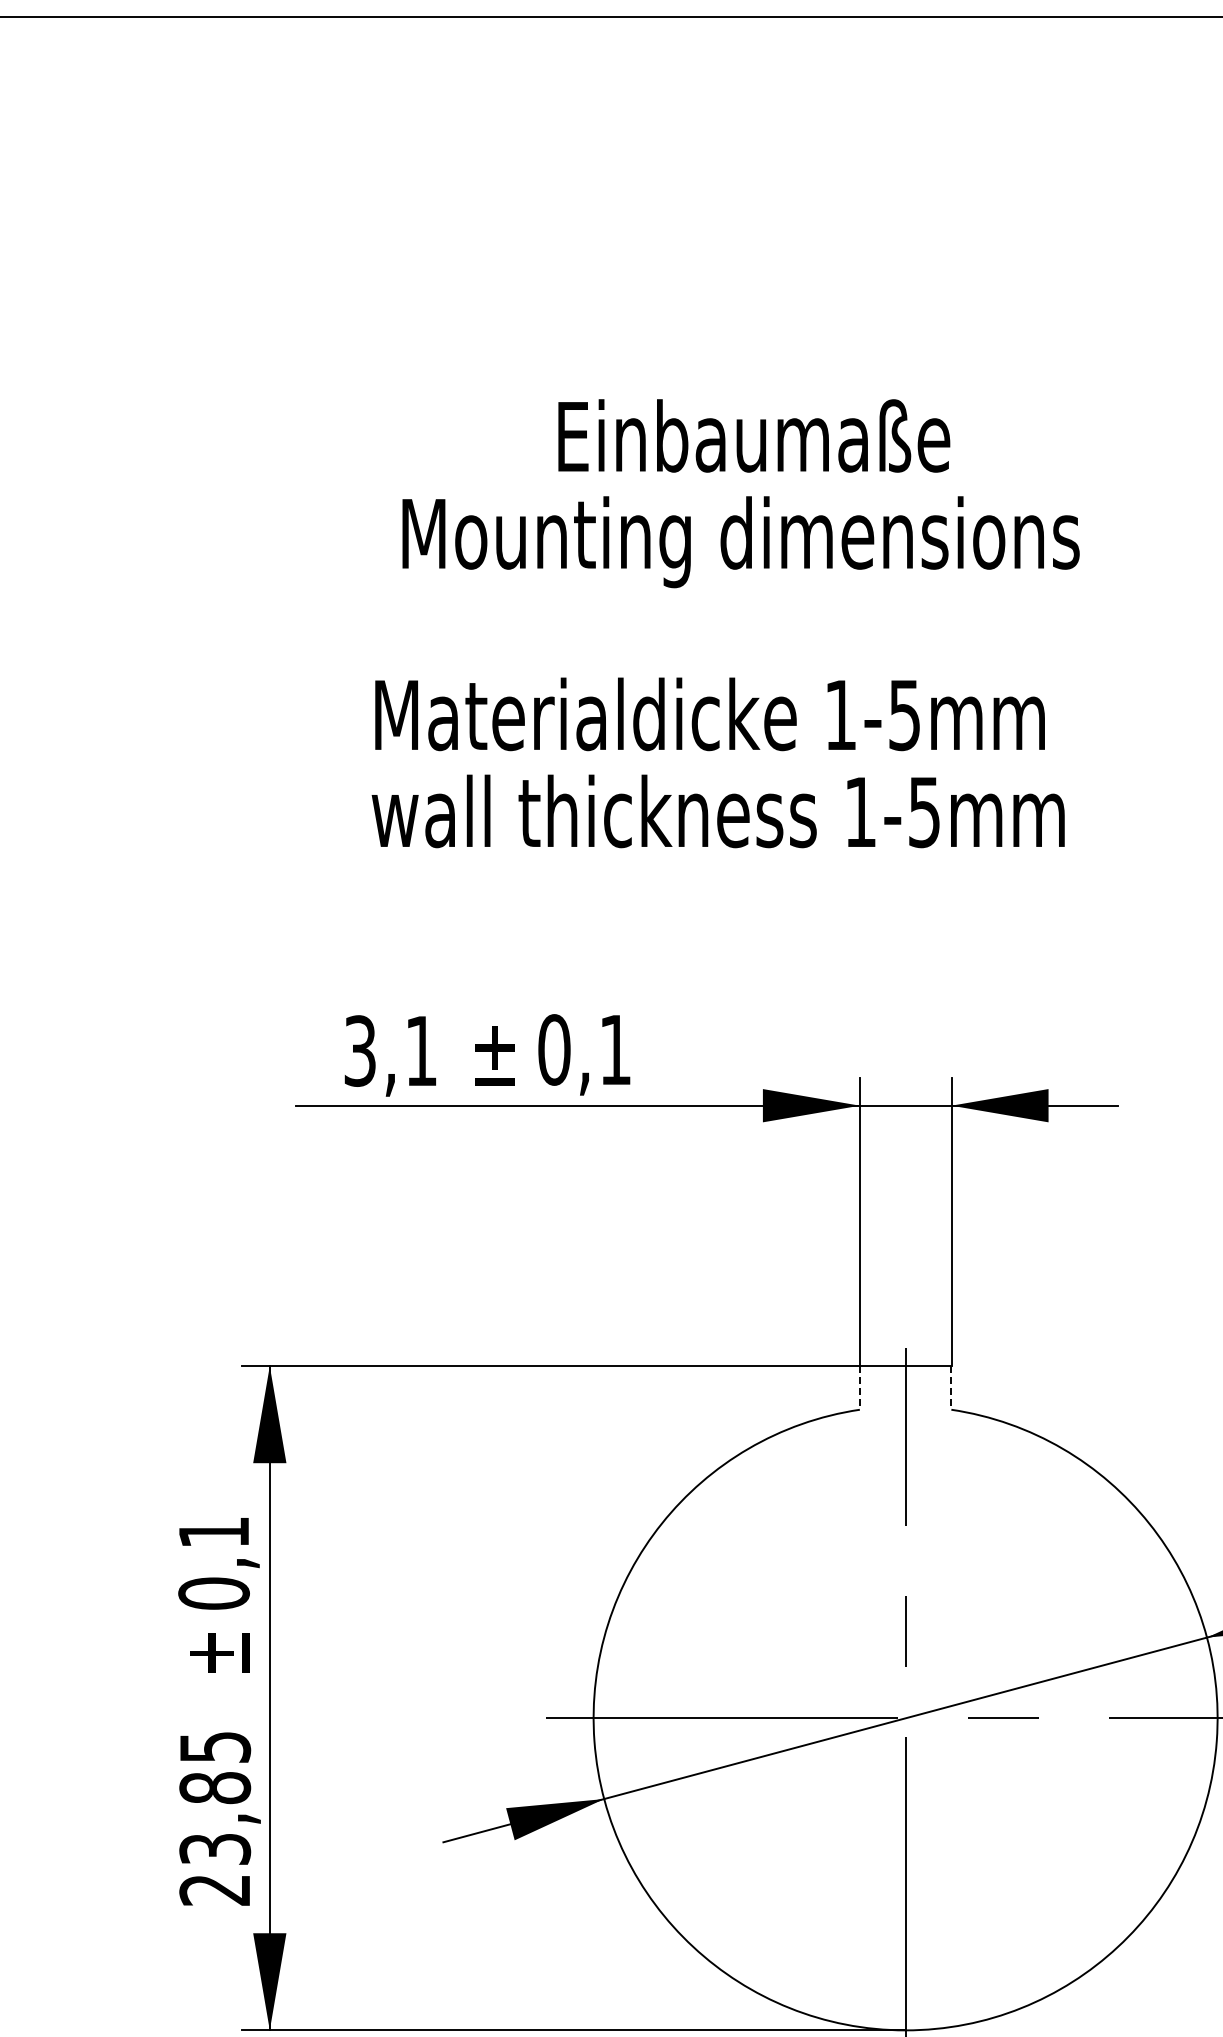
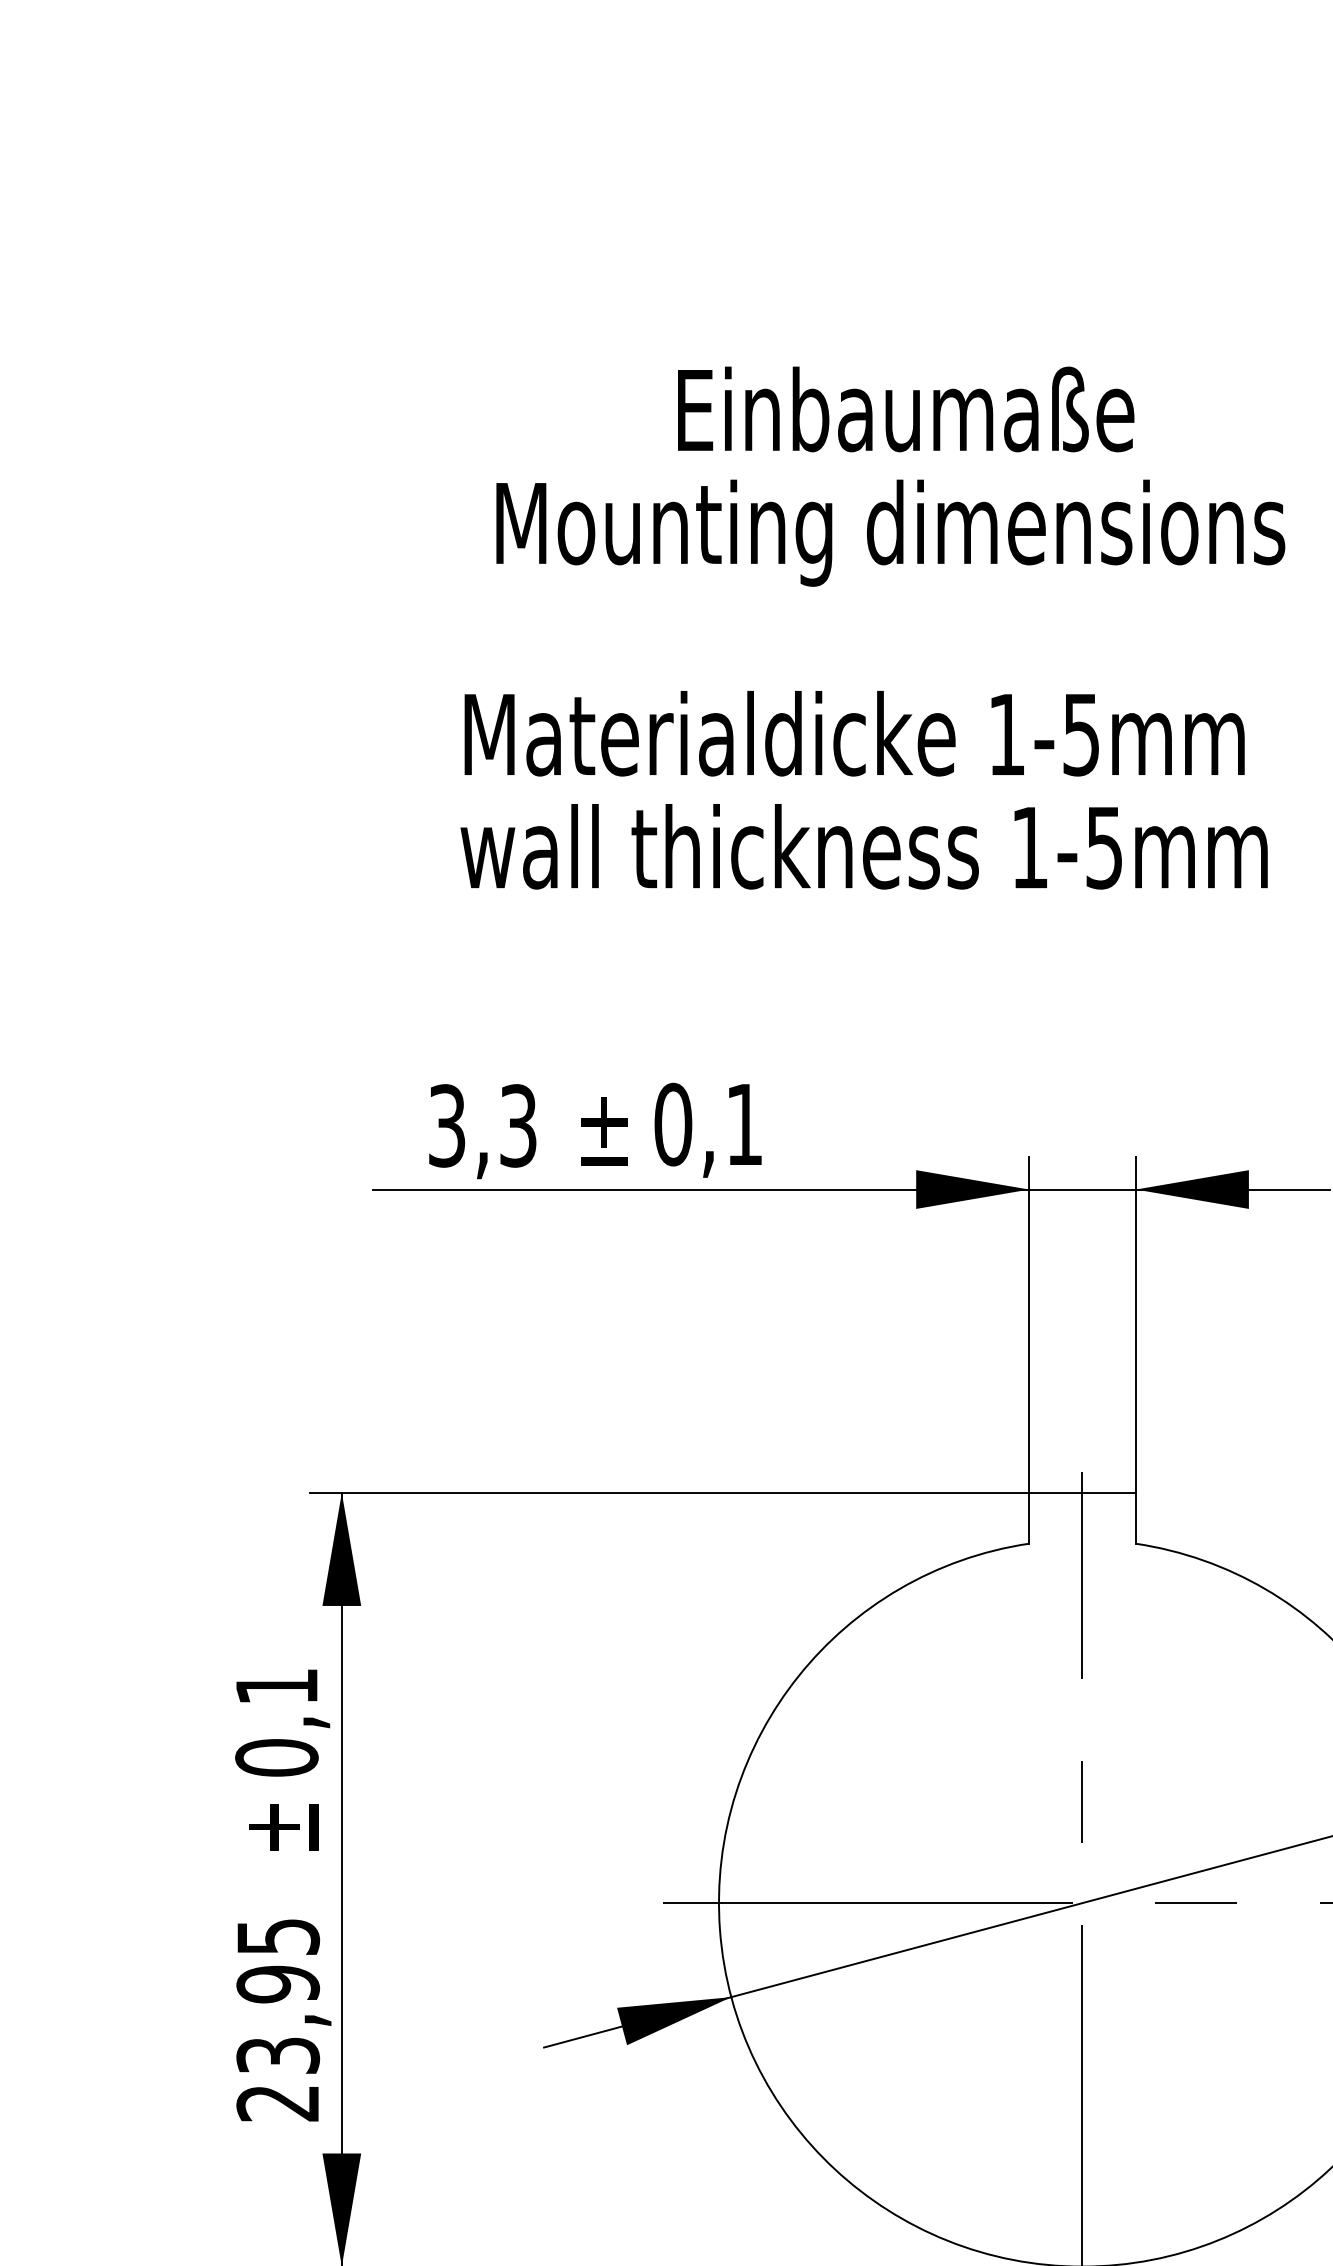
text: (421, 1050) -> (518, 1125), 3,1 -> 3,3
line: (859, 1387) -> (1028, 1517), dashed -> solid
line: (951, 1387) -> (1135, 1517), dashed -> solid
text: (215, 1788) -> (278, 1984), 23,85 -> 23,95

